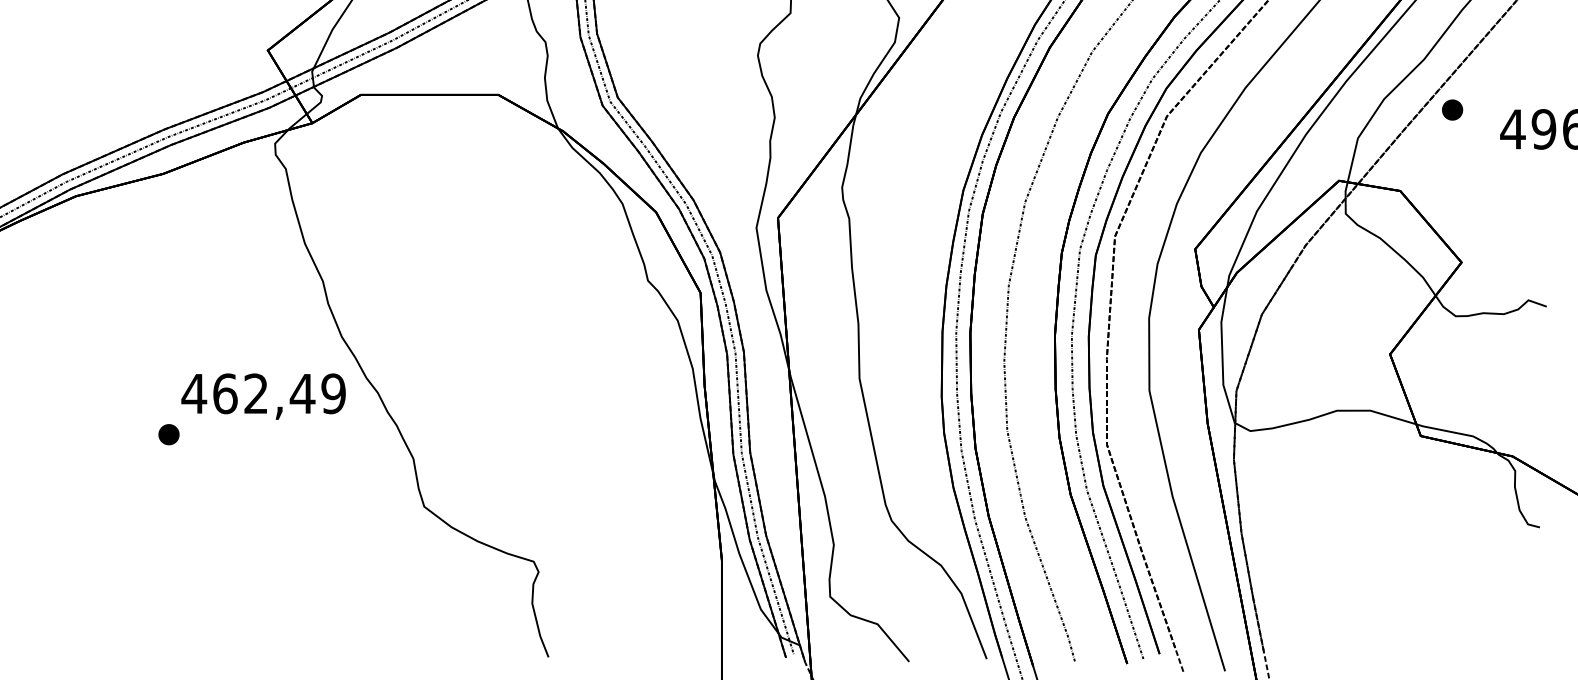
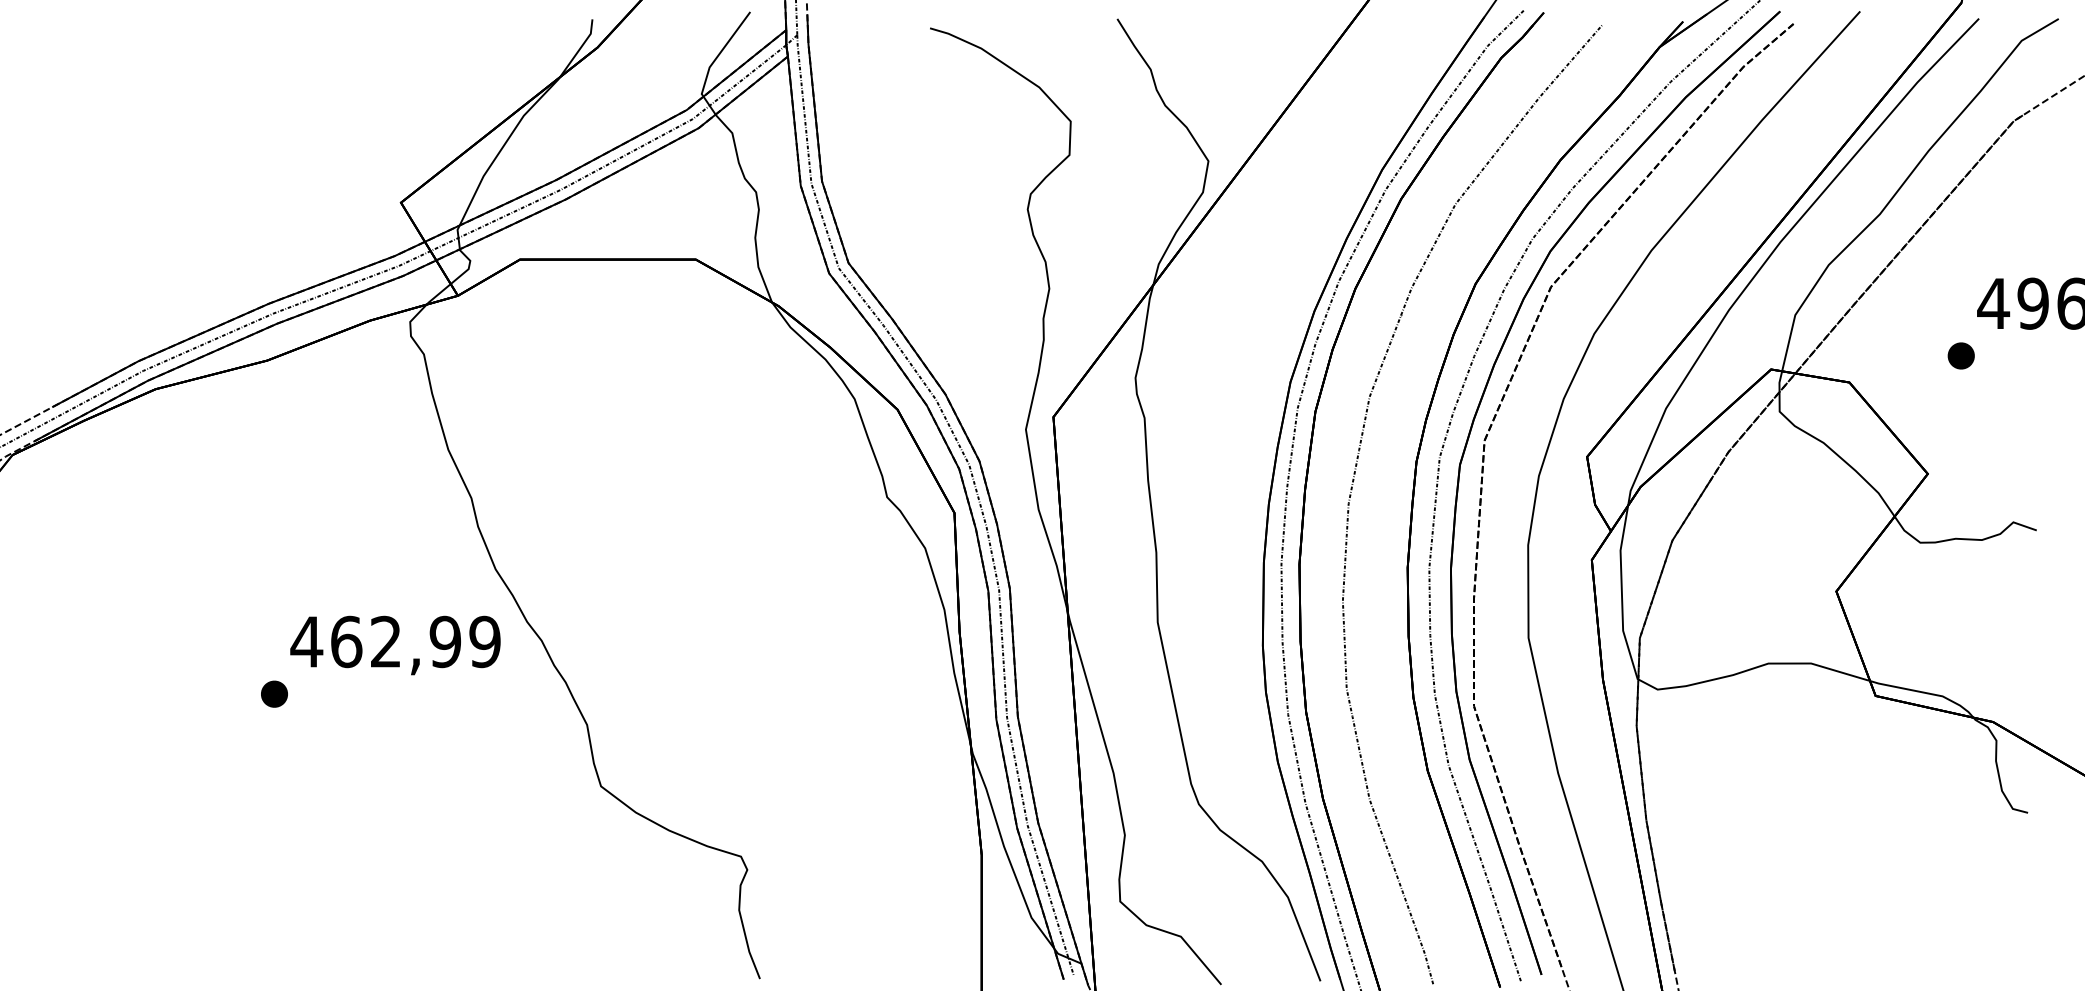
part: (1451, 109) -> (1960, 355), moved
text: (301, 393) -> (444, 641), 462,49 -> 462,99

